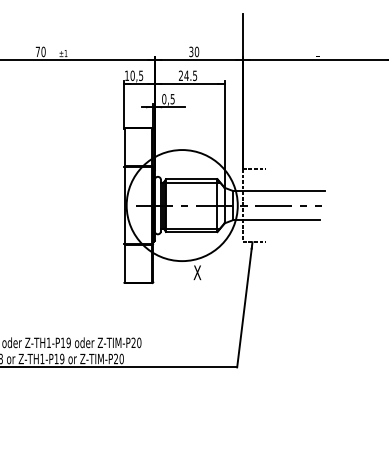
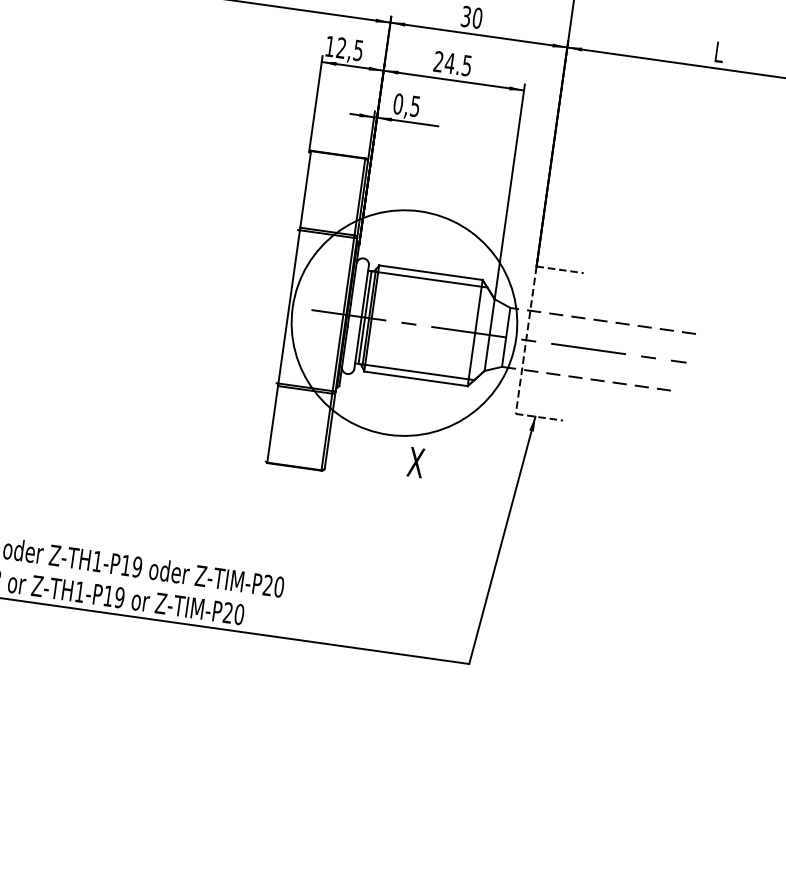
text: (132, 75) -> (341, 47), 10,5 -> 12,5
line: (278, 190) -> (602, 319), solid -> dashed
line: (276, 220) -> (589, 379), solid -> dashed

